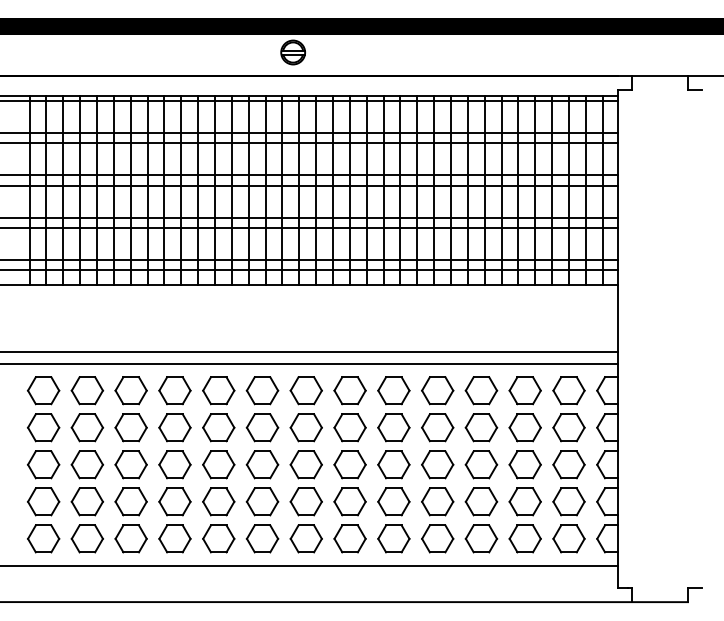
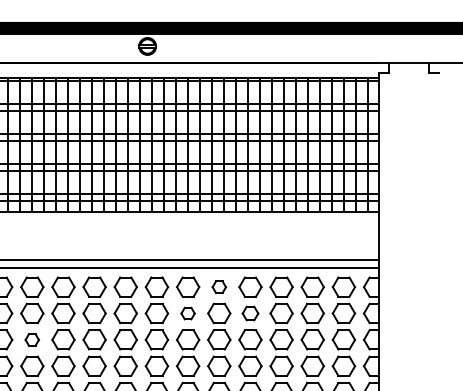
part: (393, 390) -> (219, 287), size x0.6
part: (349, 427) -> (187, 313), size x0.6
part: (437, 427) -> (250, 313), size x0.7
part: (130, 464) -> (31, 339), size x0.6

